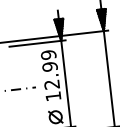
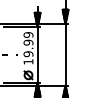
text: (52, 85) -> (28, 54), 12.99 -> 19.99

